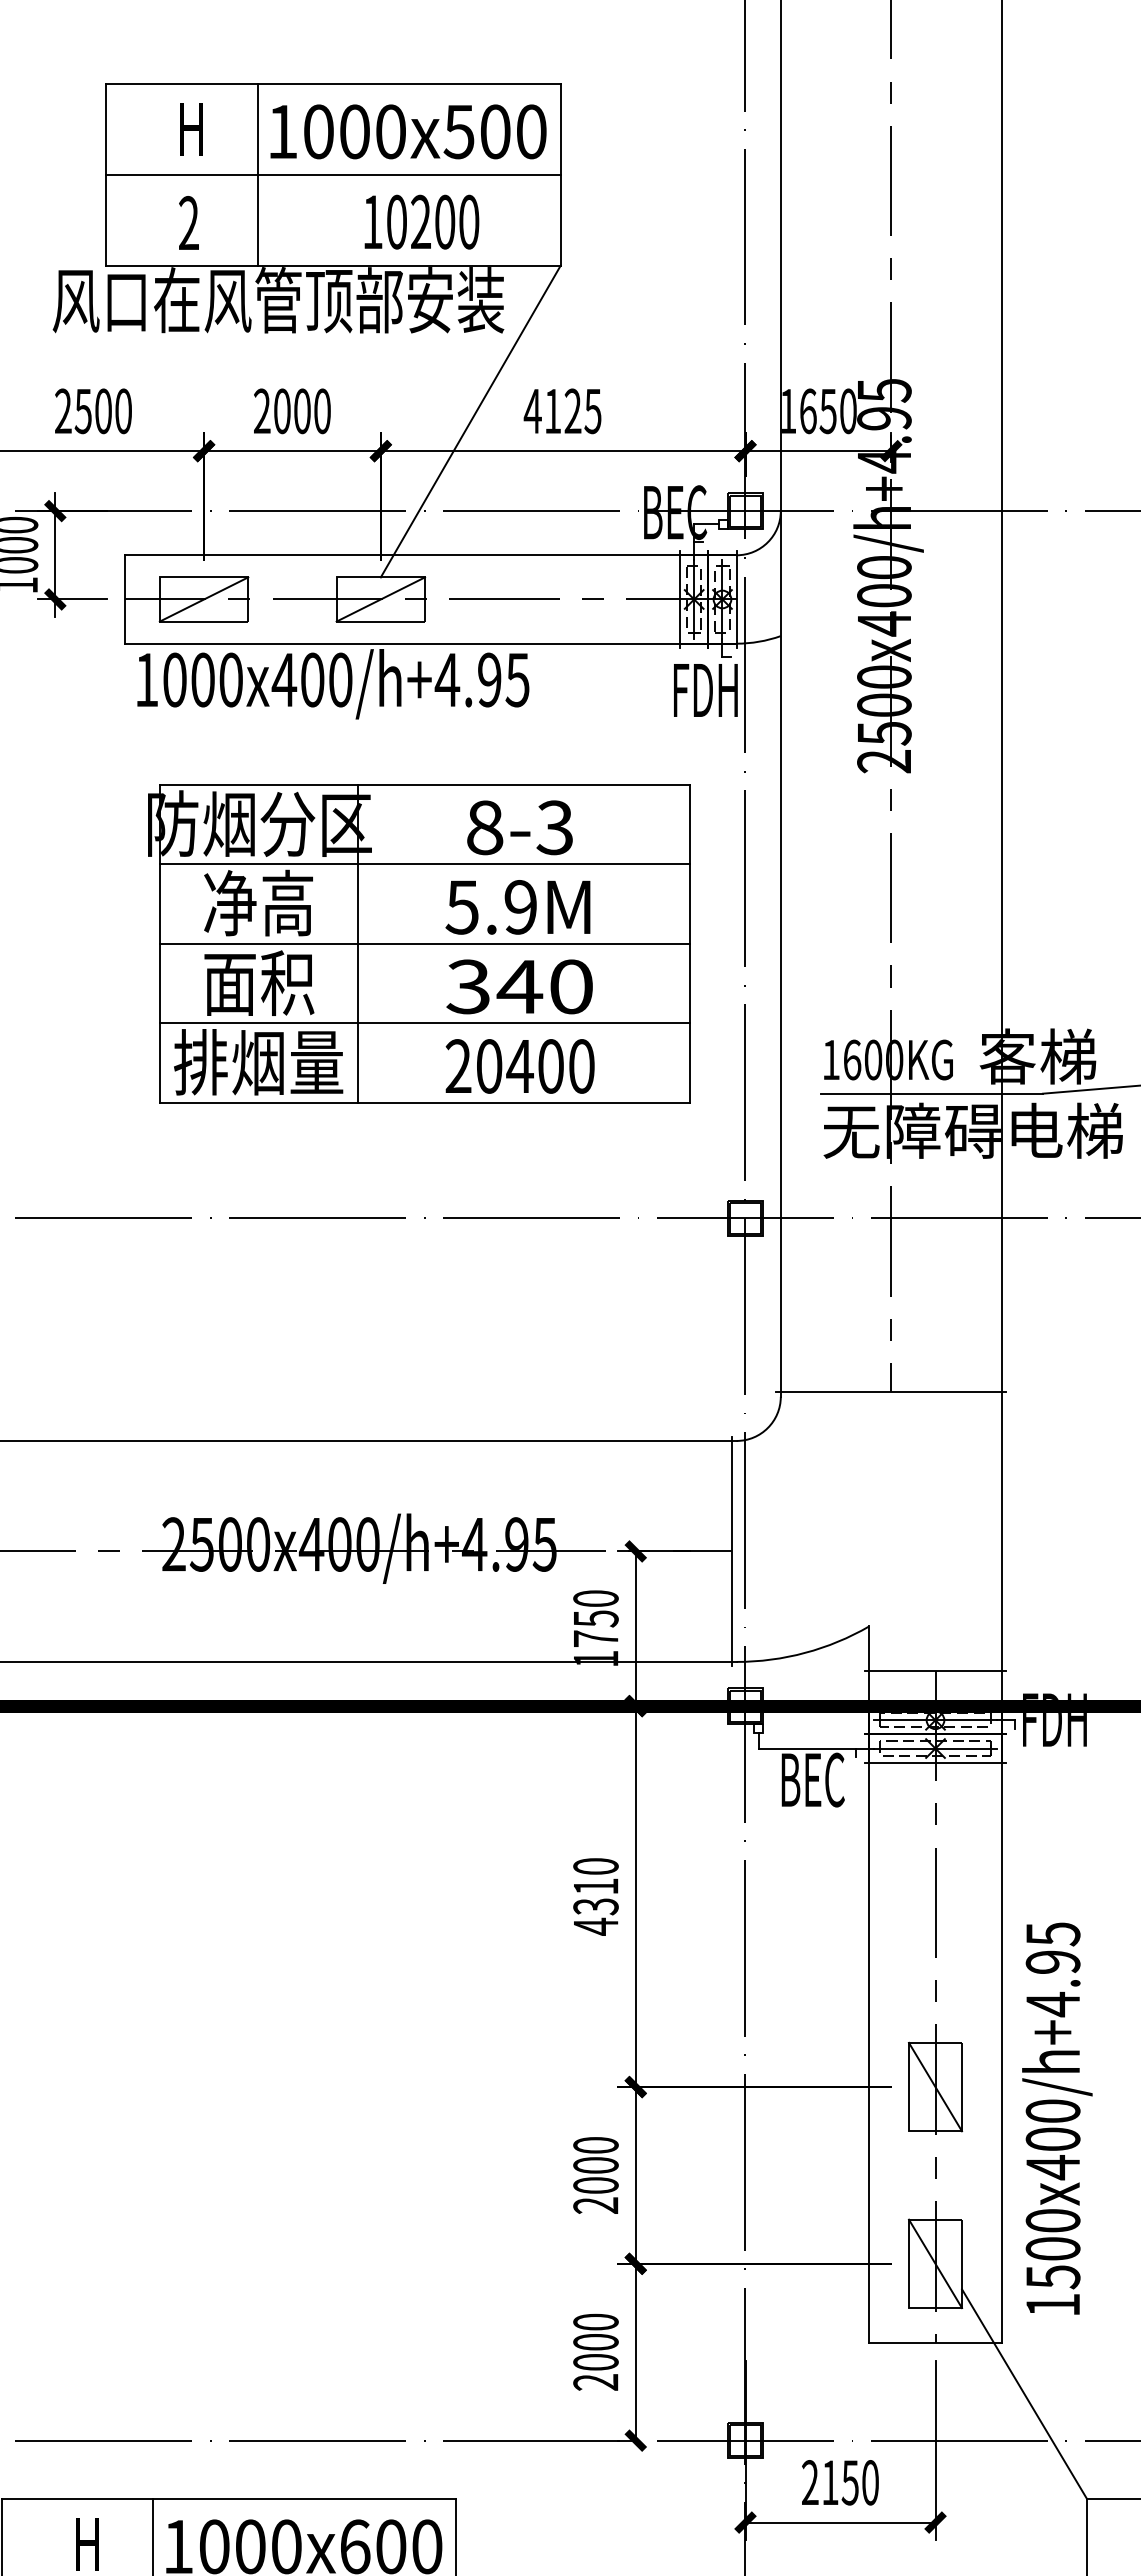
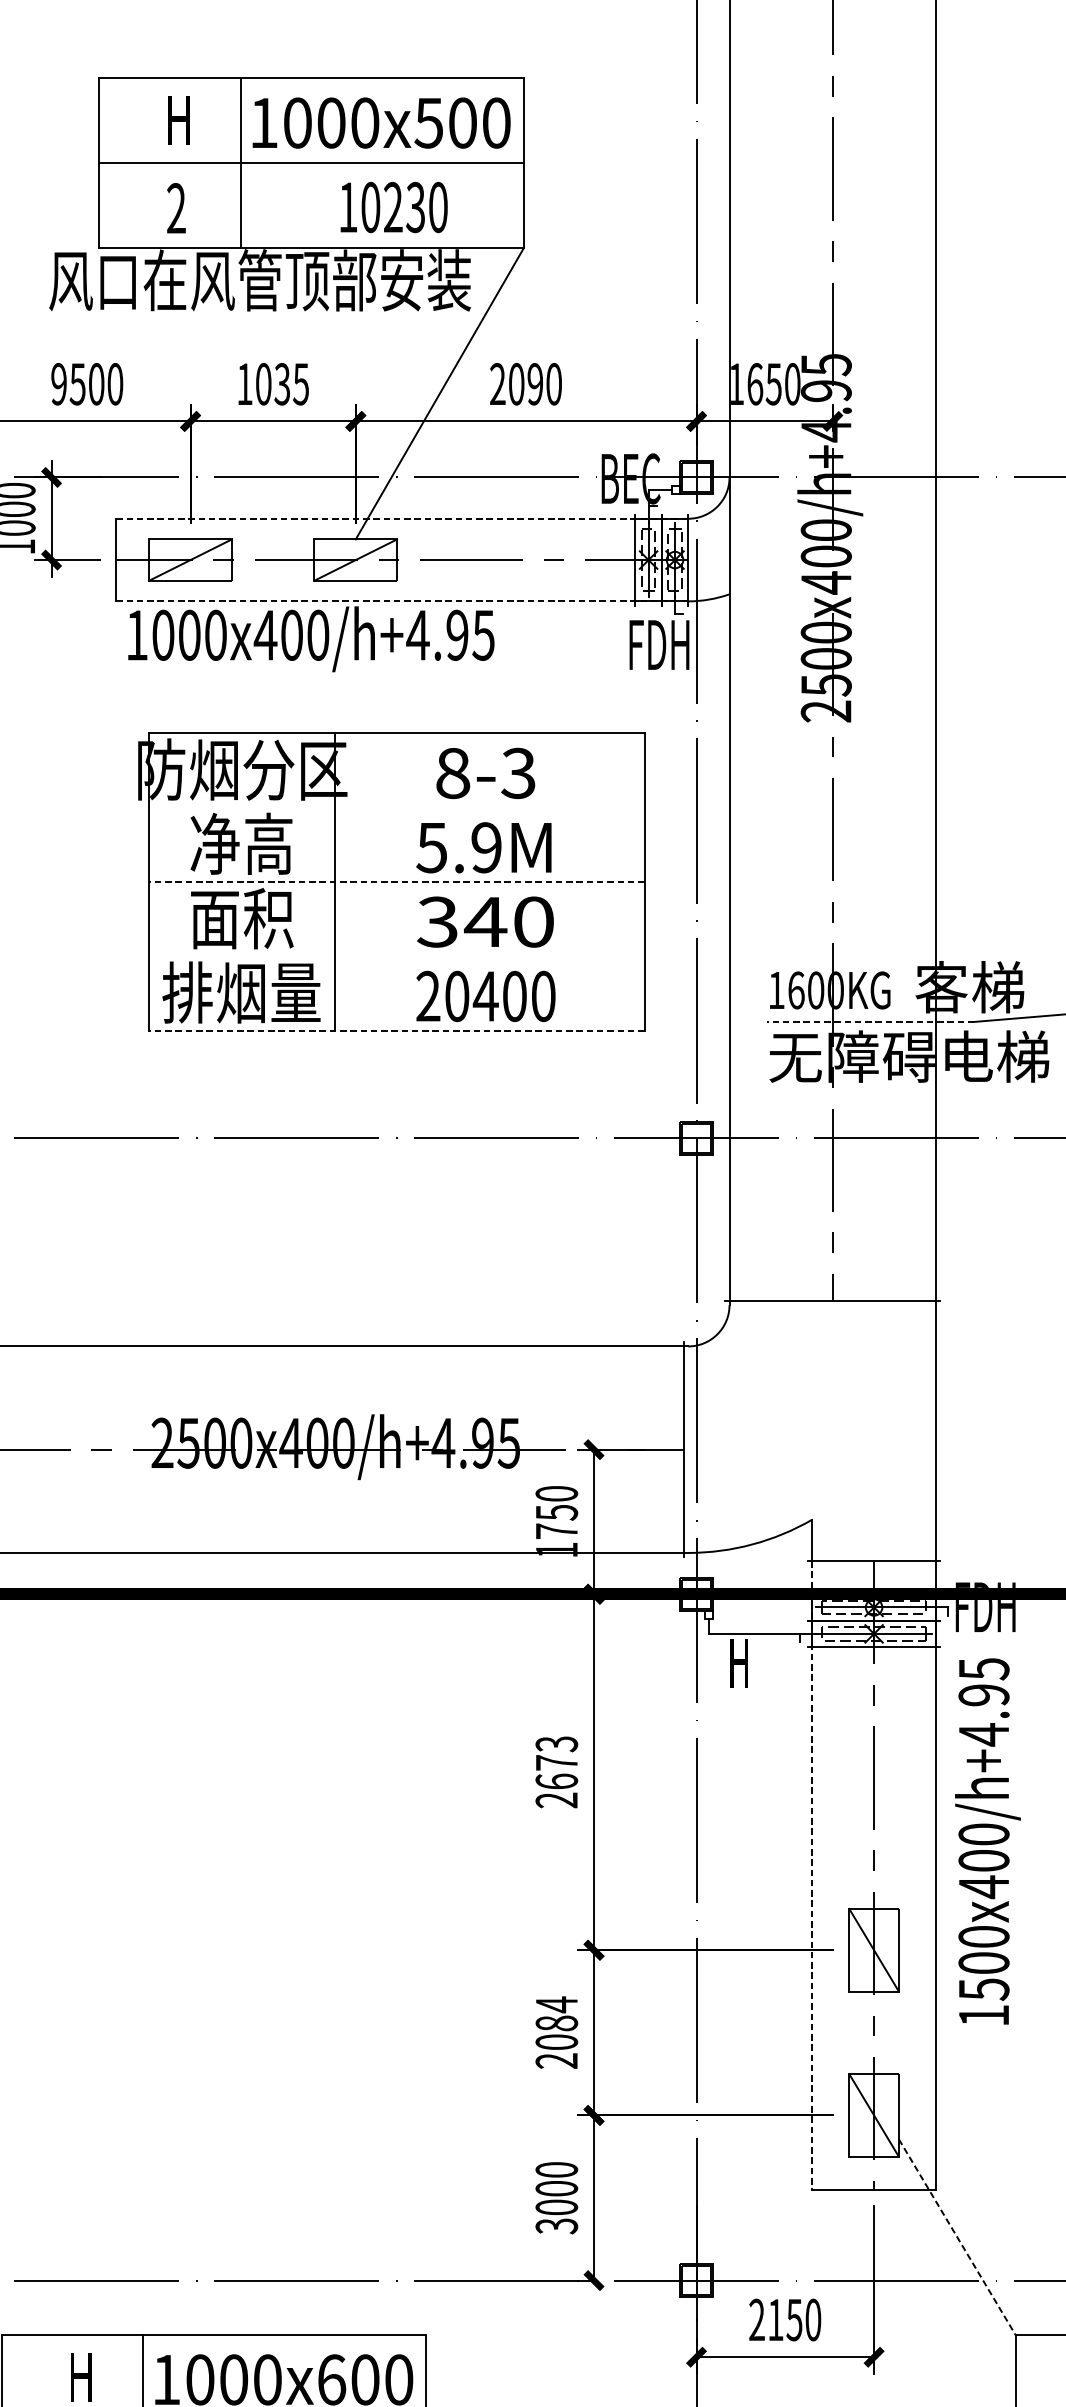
text: (444, 221) -> (415, 206), 10200 -> 10230
text: (63, 411) -> (59, 384), 2500 -> 9500
text: (292, 411) -> (273, 384), 2000 -> 1035
text: (562, 411) -> (525, 384), 4125 -> 2090
line: (430, 555) -> (402, 518), solid -> dashed
line: (430, 643) -> (402, 601), solid -> dashed
line: (424, 864) -> (396, 807), removed
line: (424, 943) -> (396, 881), solid -> dashed
line: (424, 1023) -> (396, 956), removed
line: (931, 1093) -> (870, 1021), solid -> dashed
line: (424, 1103) -> (396, 1031), solid -> dashed
text: (812, 1779) -> (759, 1662), BEC -> H
text: (595, 1896) -> (556, 1772), 4310 -> 2673
line: (869, 2007) -> (812, 1875), solid -> dashed
text: (1057, 2118) -> (988, 1841), moved
text: (595, 2154) -> (556, 2013), 2000 -> 2084
text: (595, 2382) -> (556, 2226), 2000 -> 3000
line: (1024, 2394) -> (957, 2237), solid -> dashed

